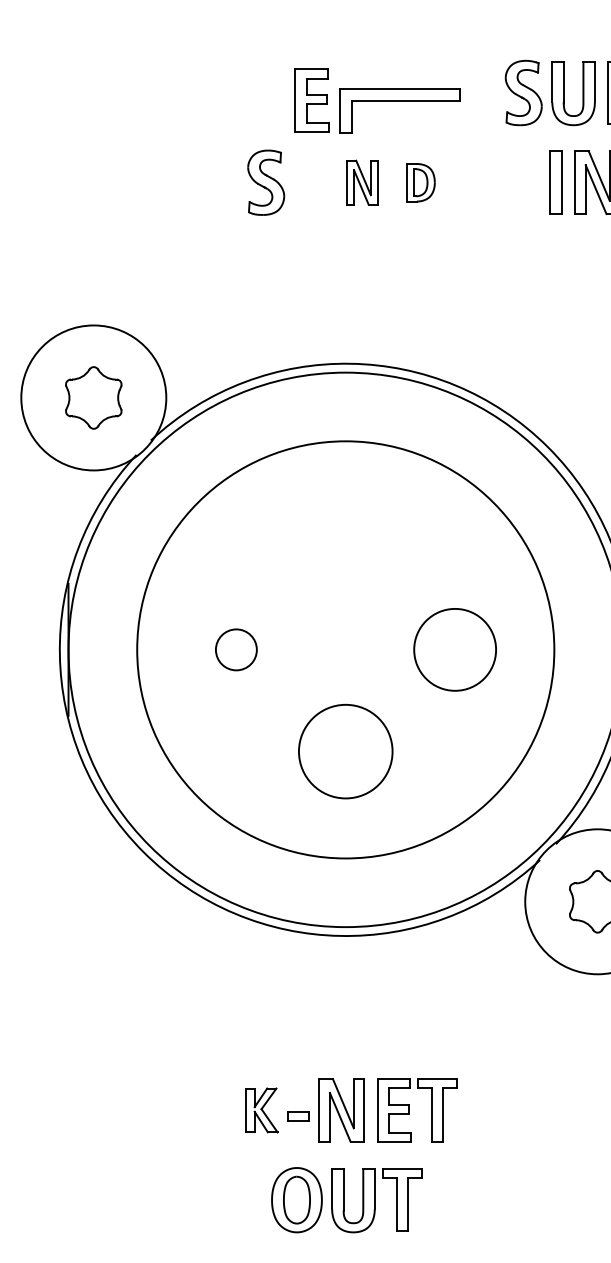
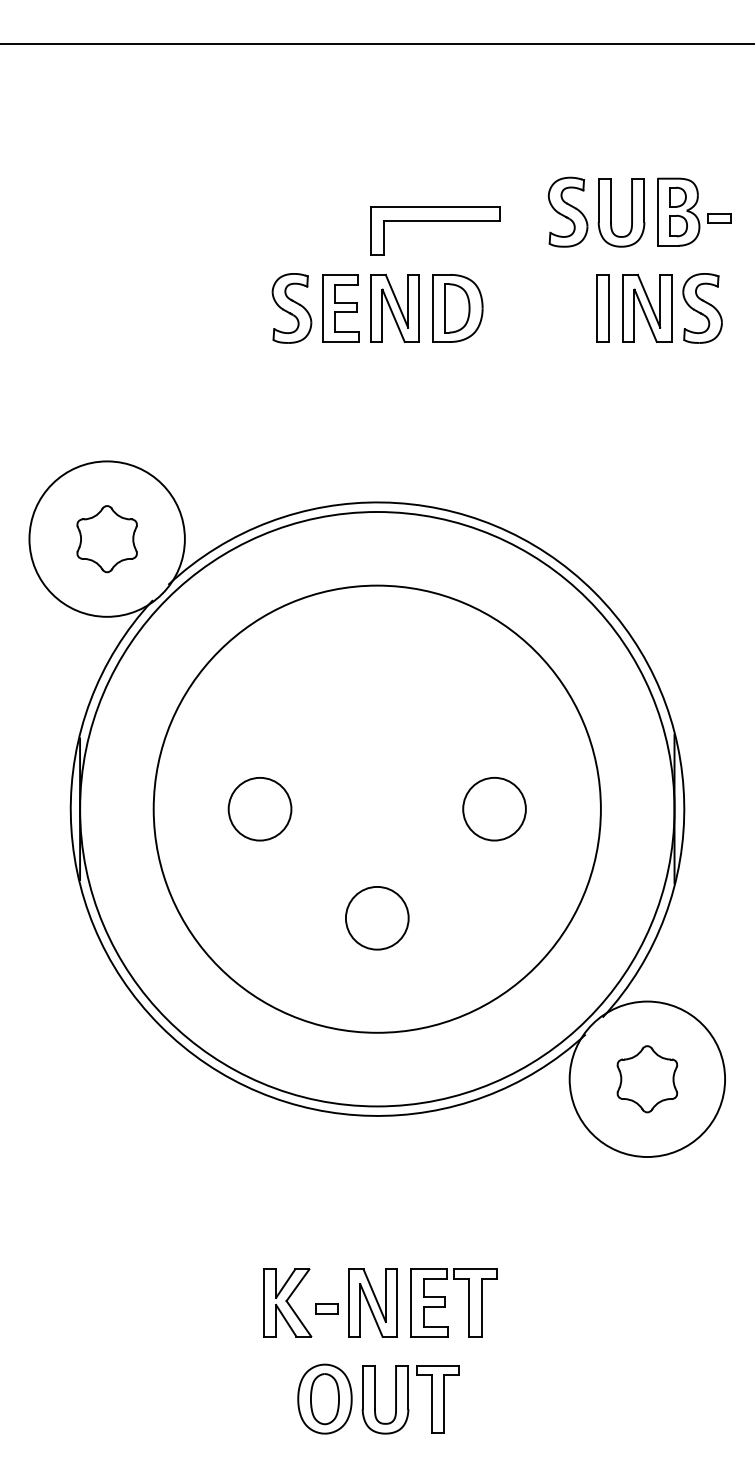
part: (311, 100) -> (340, 308), moved
part: (361, 181) -> (394, 307), size x1.43
part: (420, 182) -> (457, 308), size x1.67
circle: (235, 649) -> (259, 808), size x1.43
circle: (455, 649) -> (494, 808), size x0.71
circle: (345, 750) -> (376, 917), size x0.62
part: (262, 1110) -> (287, 1302), size x1.43

